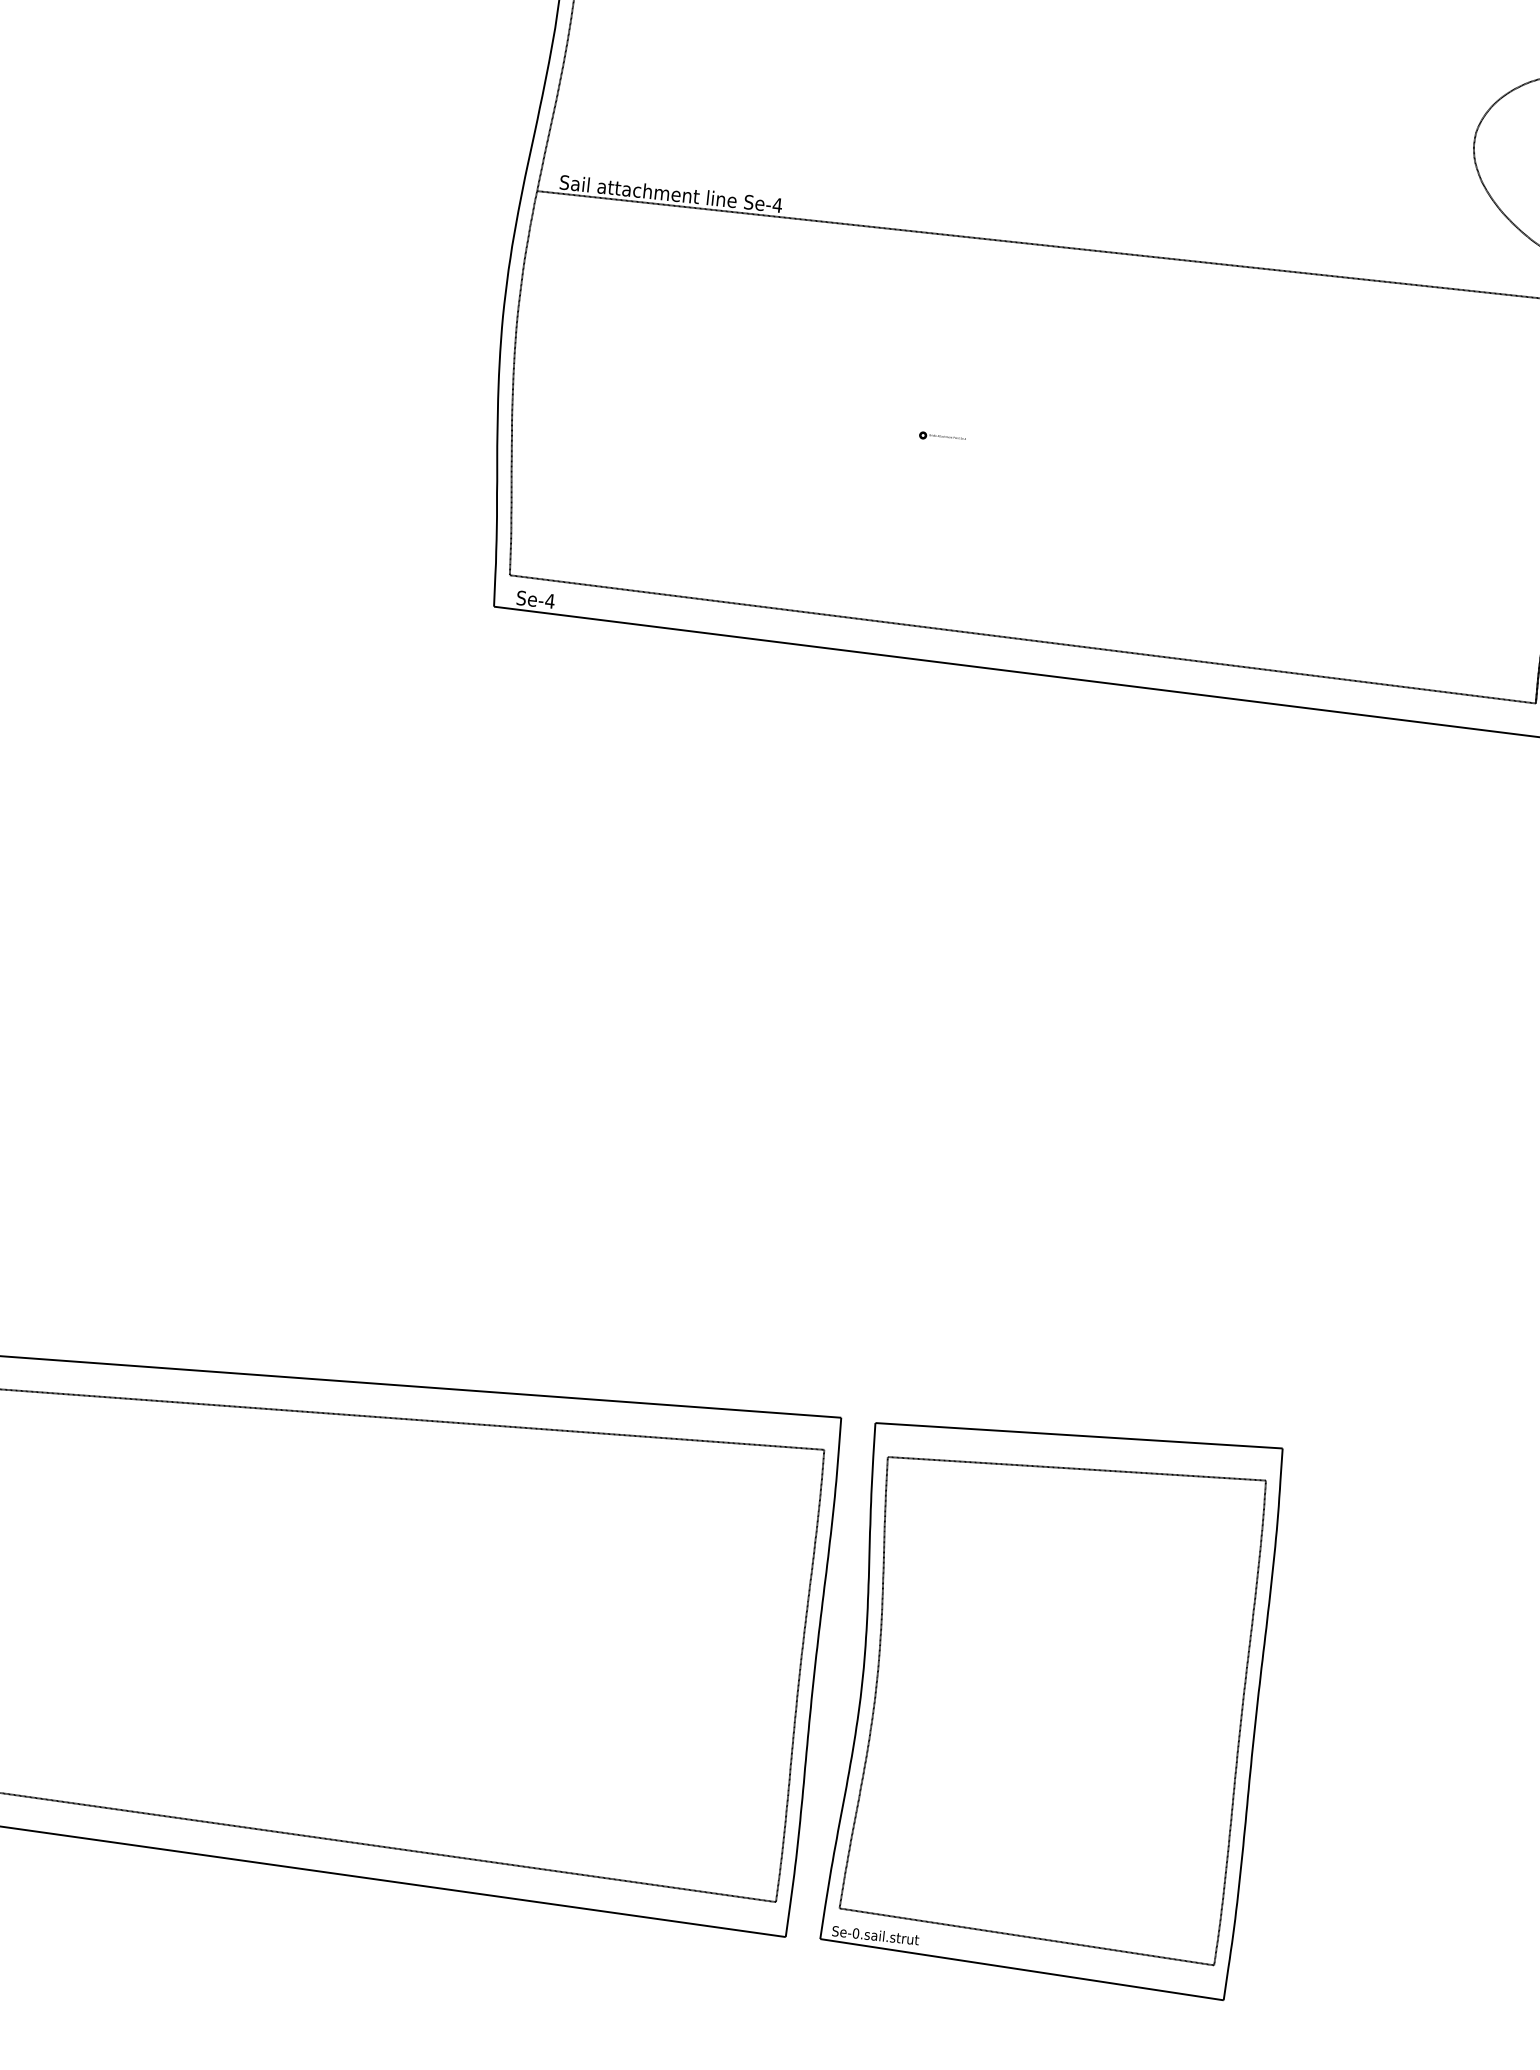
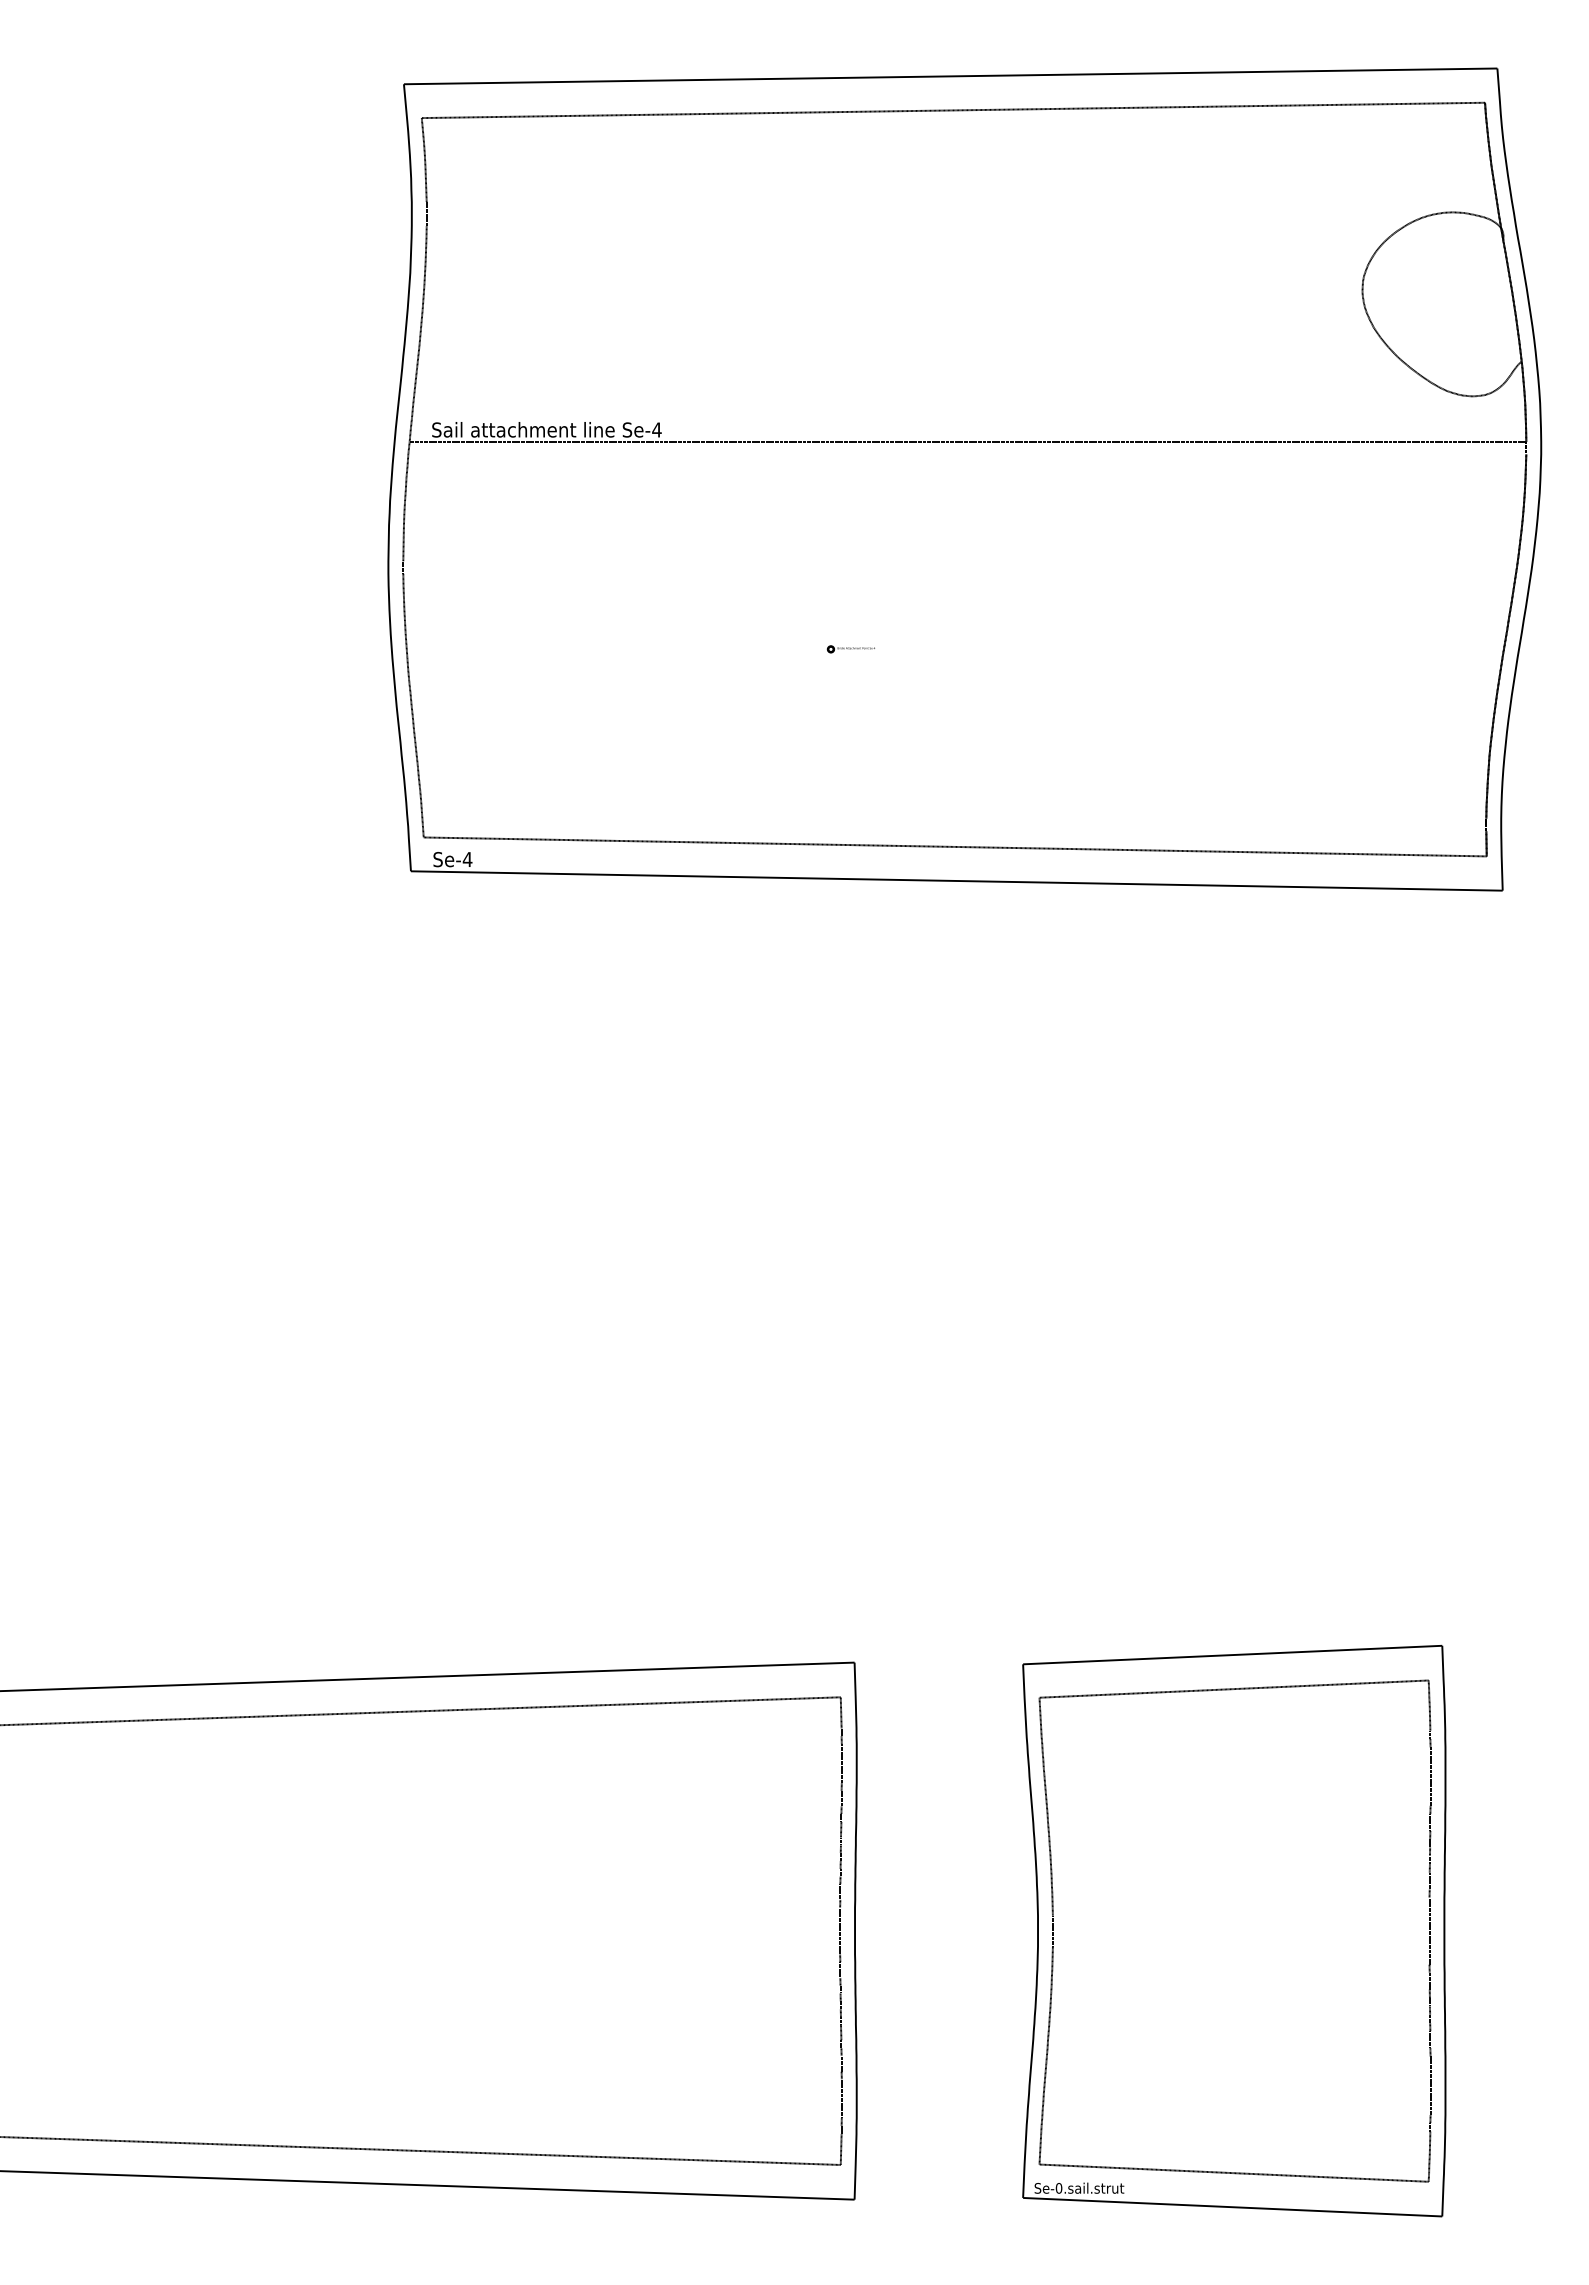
part: (1052, 1702) -> (1234, 1930), moved

